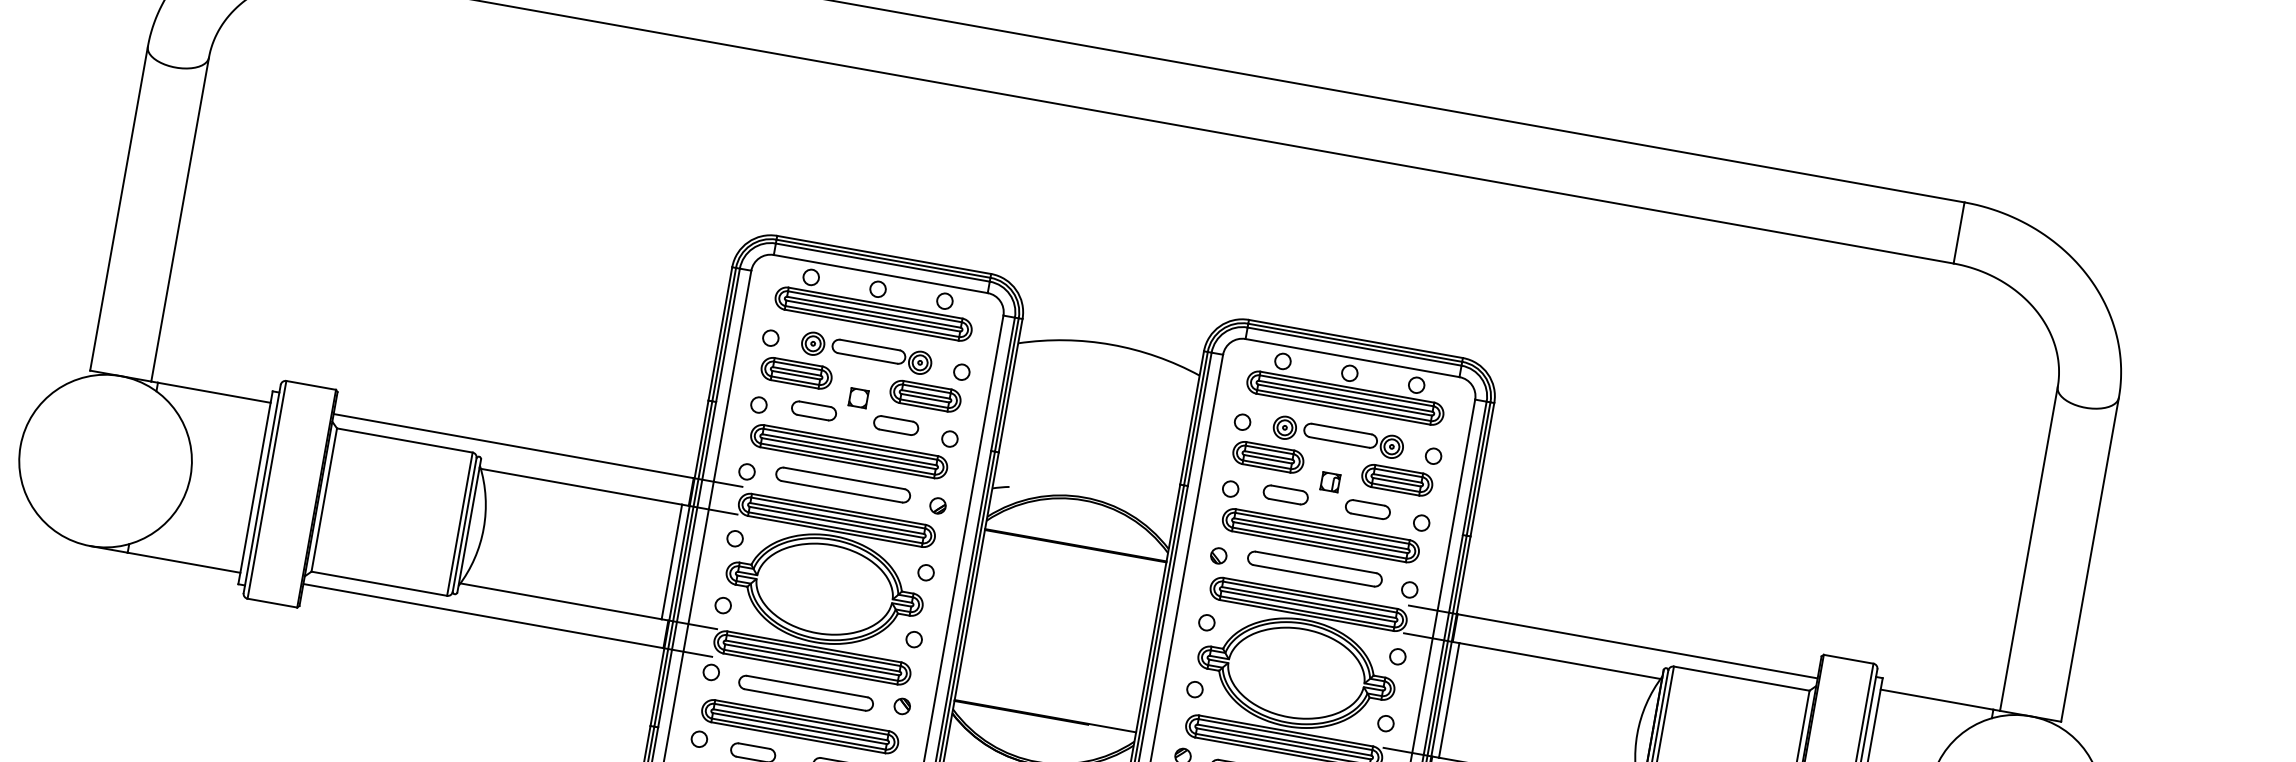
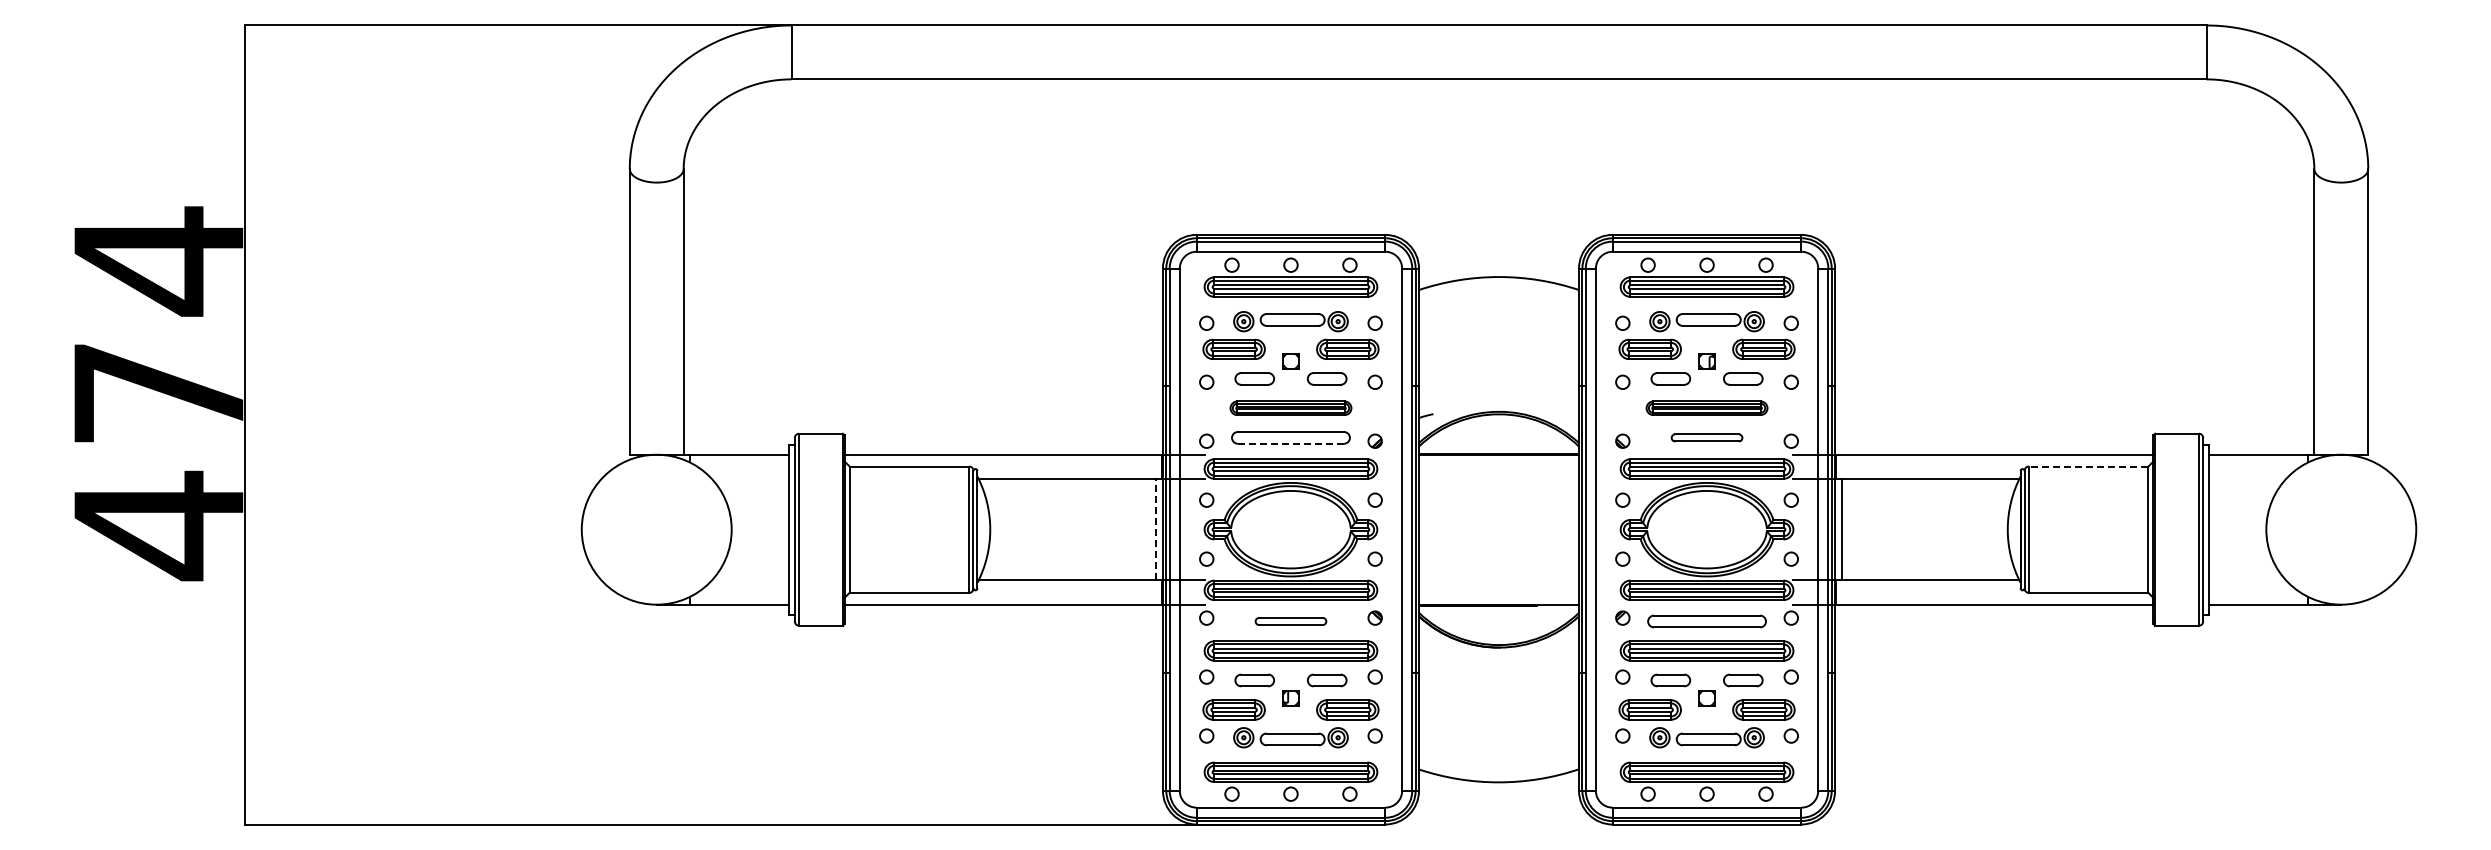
part: (848, 450) -> (1290, 407), size x0.7
line: (842, 491) -> (1291, 443), solid -> dashed
part: (1320, 534) -> (1706, 407), size x0.7
line: (672, 561) -> (1156, 529), solid -> dashed
part: (1314, 568) -> (1706, 437), size x0.6
line: (1741, 678) -> (2088, 466), solid -> dashed
part: (805, 693) -> (1290, 621), size x0.6

